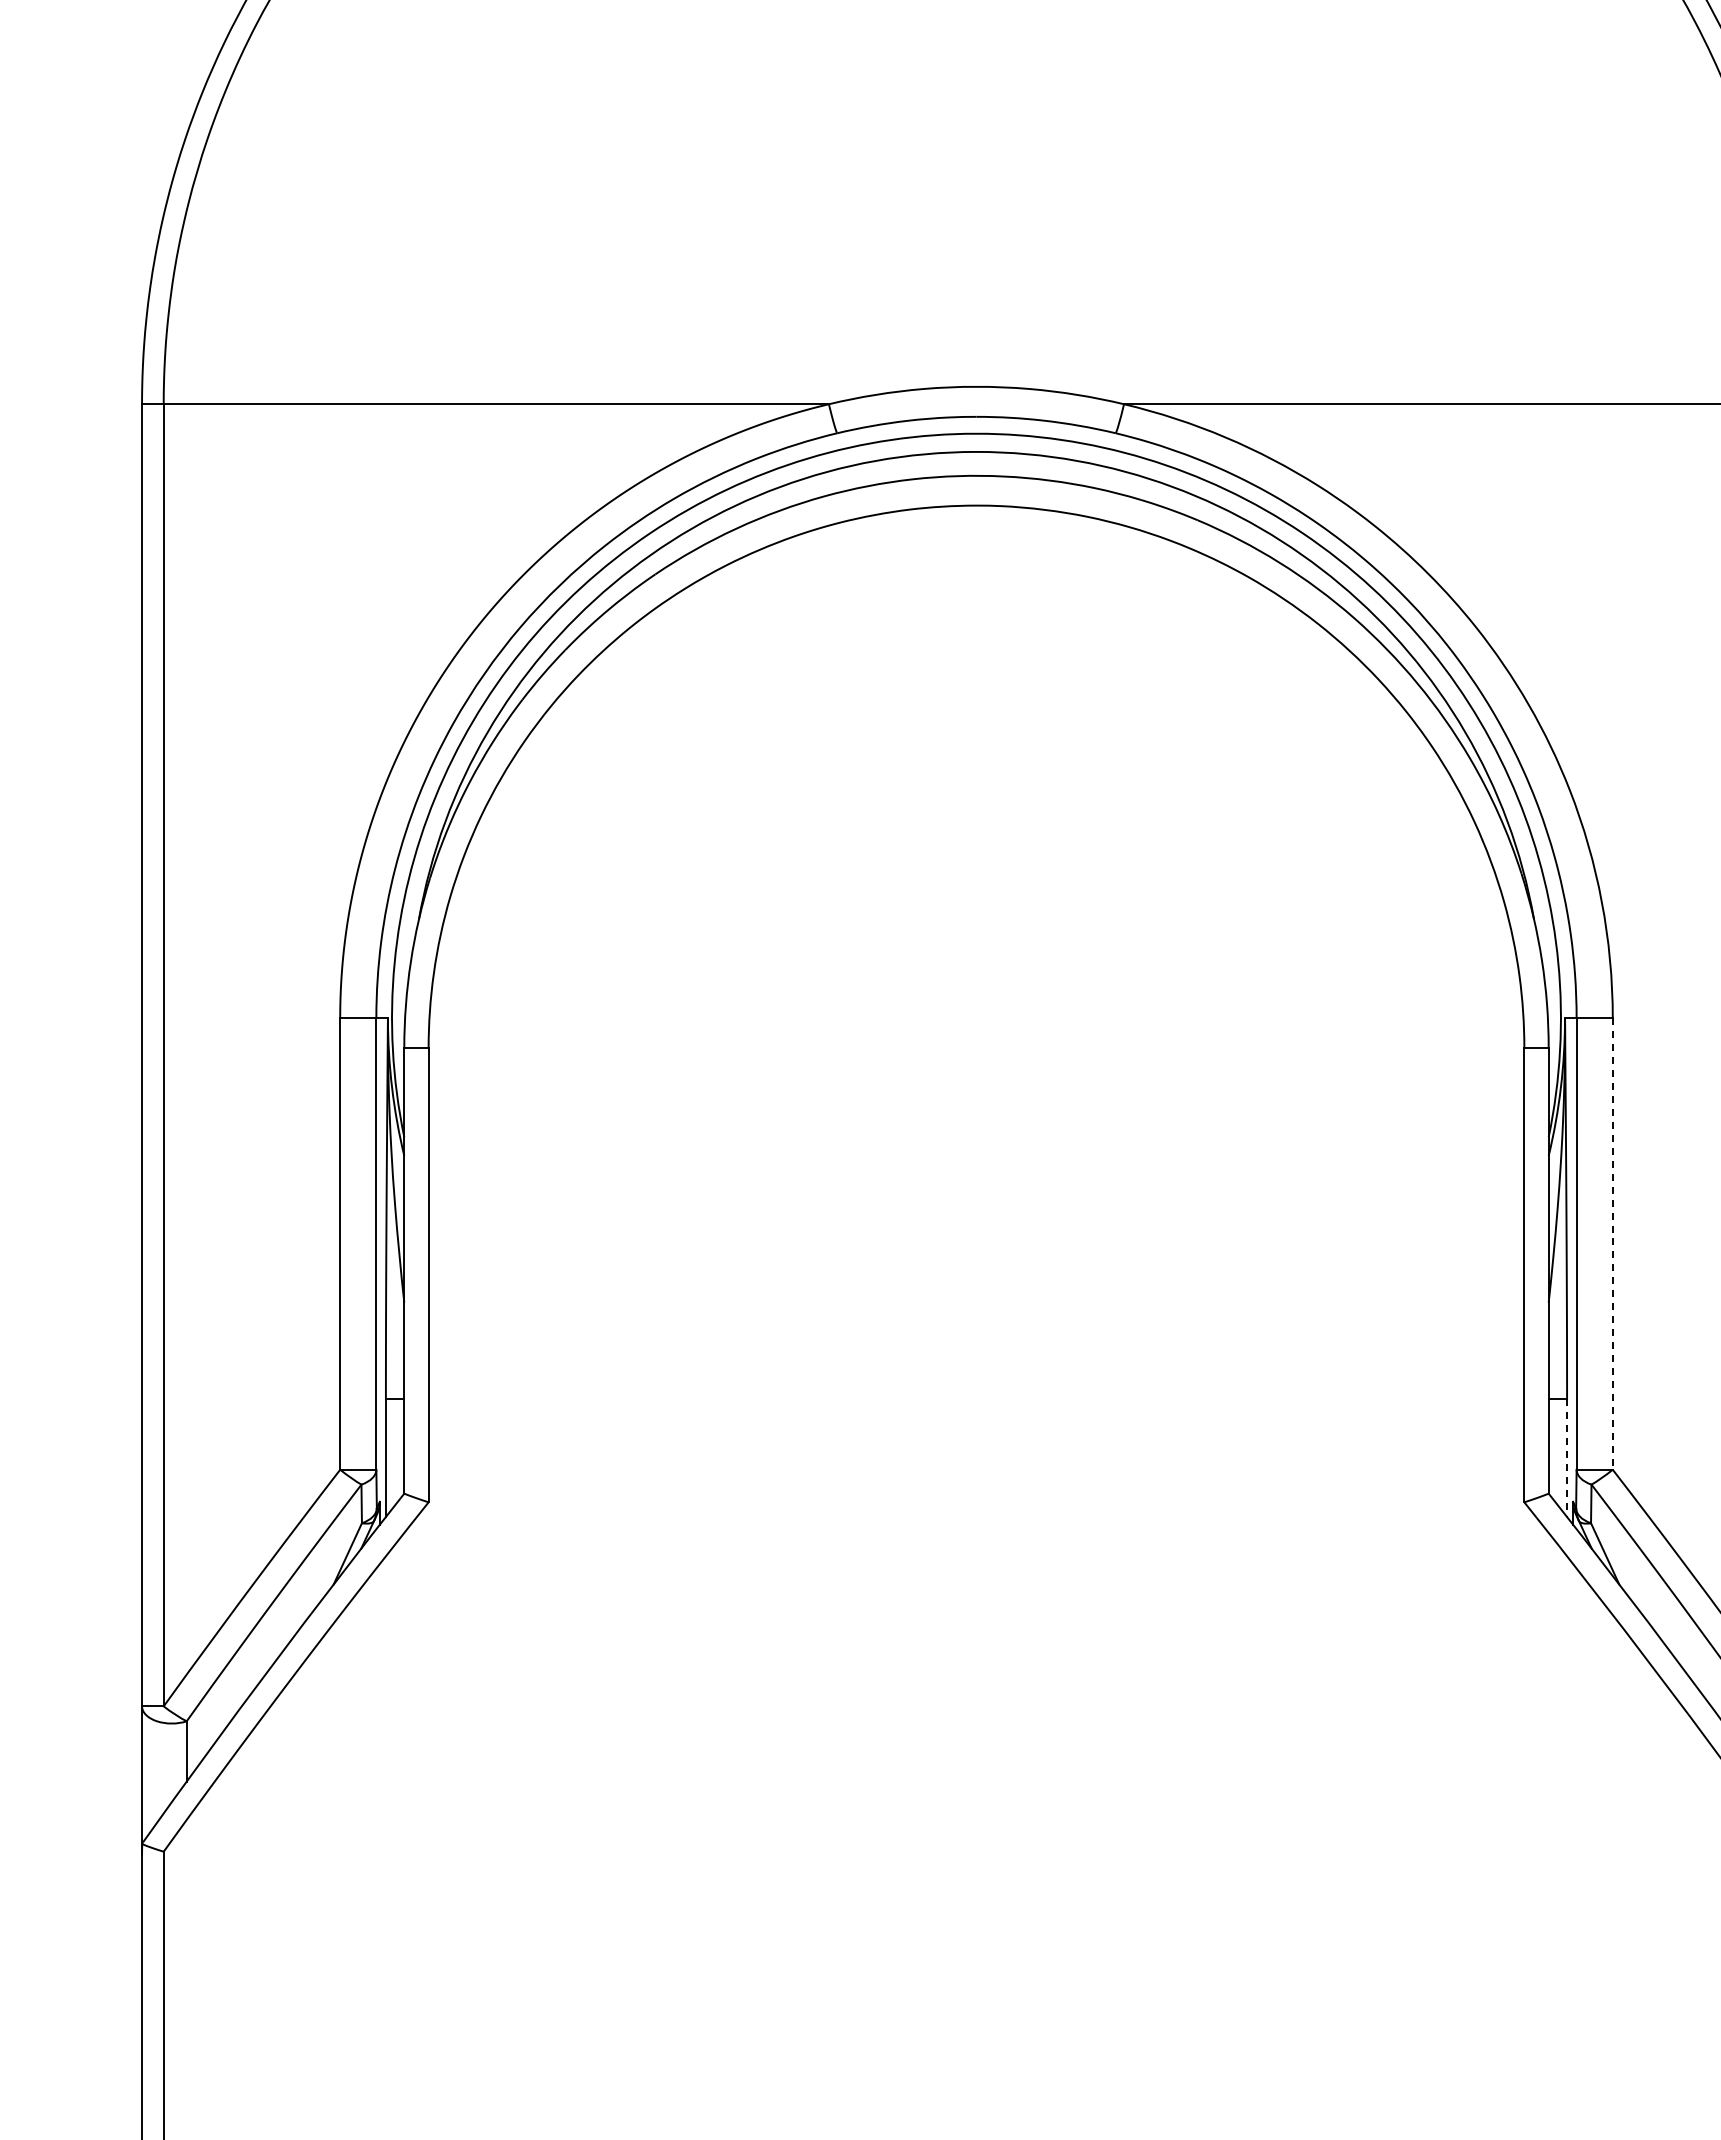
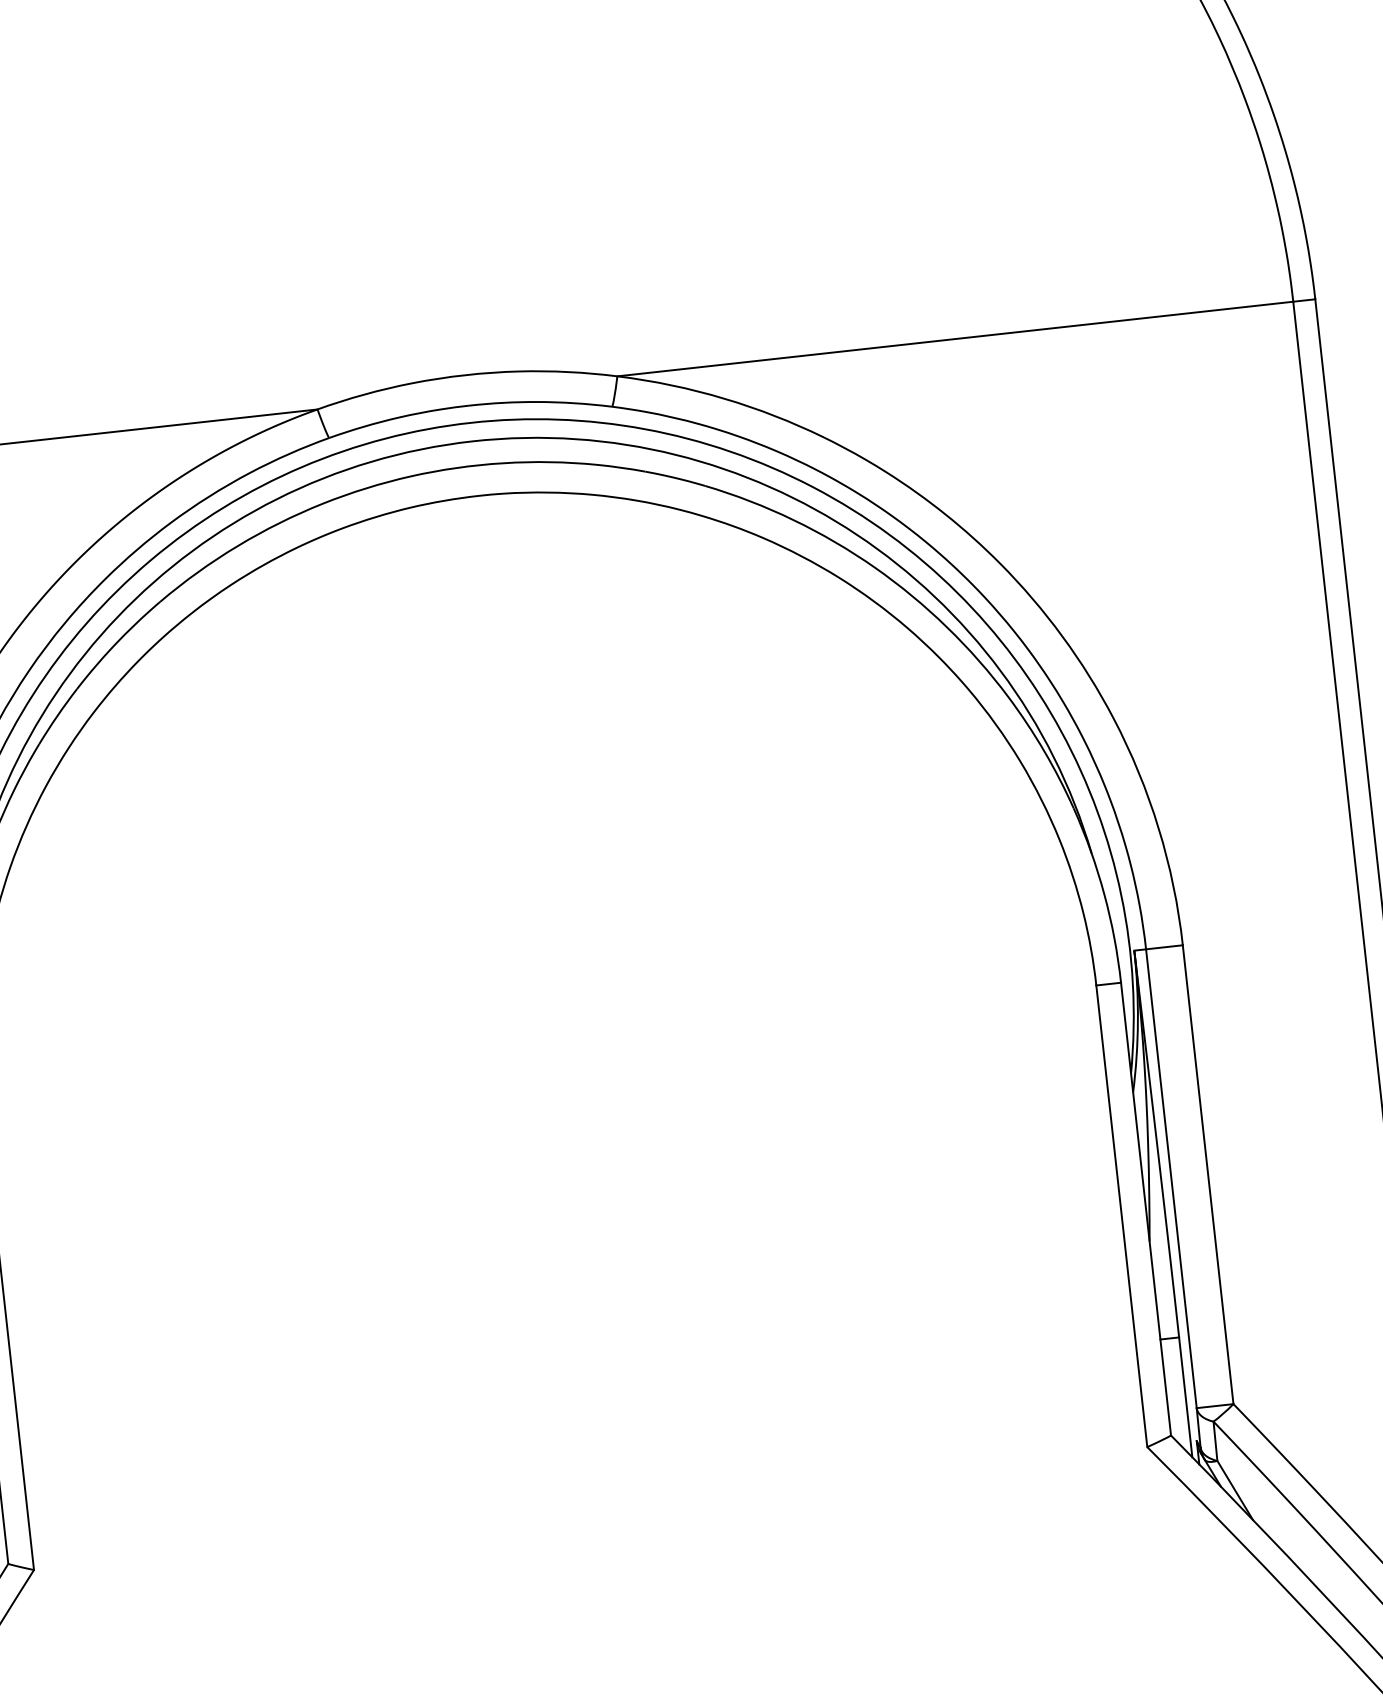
line: (1612, 1243) -> (1207, 1174), dashed -> solid
line: (1567, 1458) -> (1186, 1397), dashed -> solid

